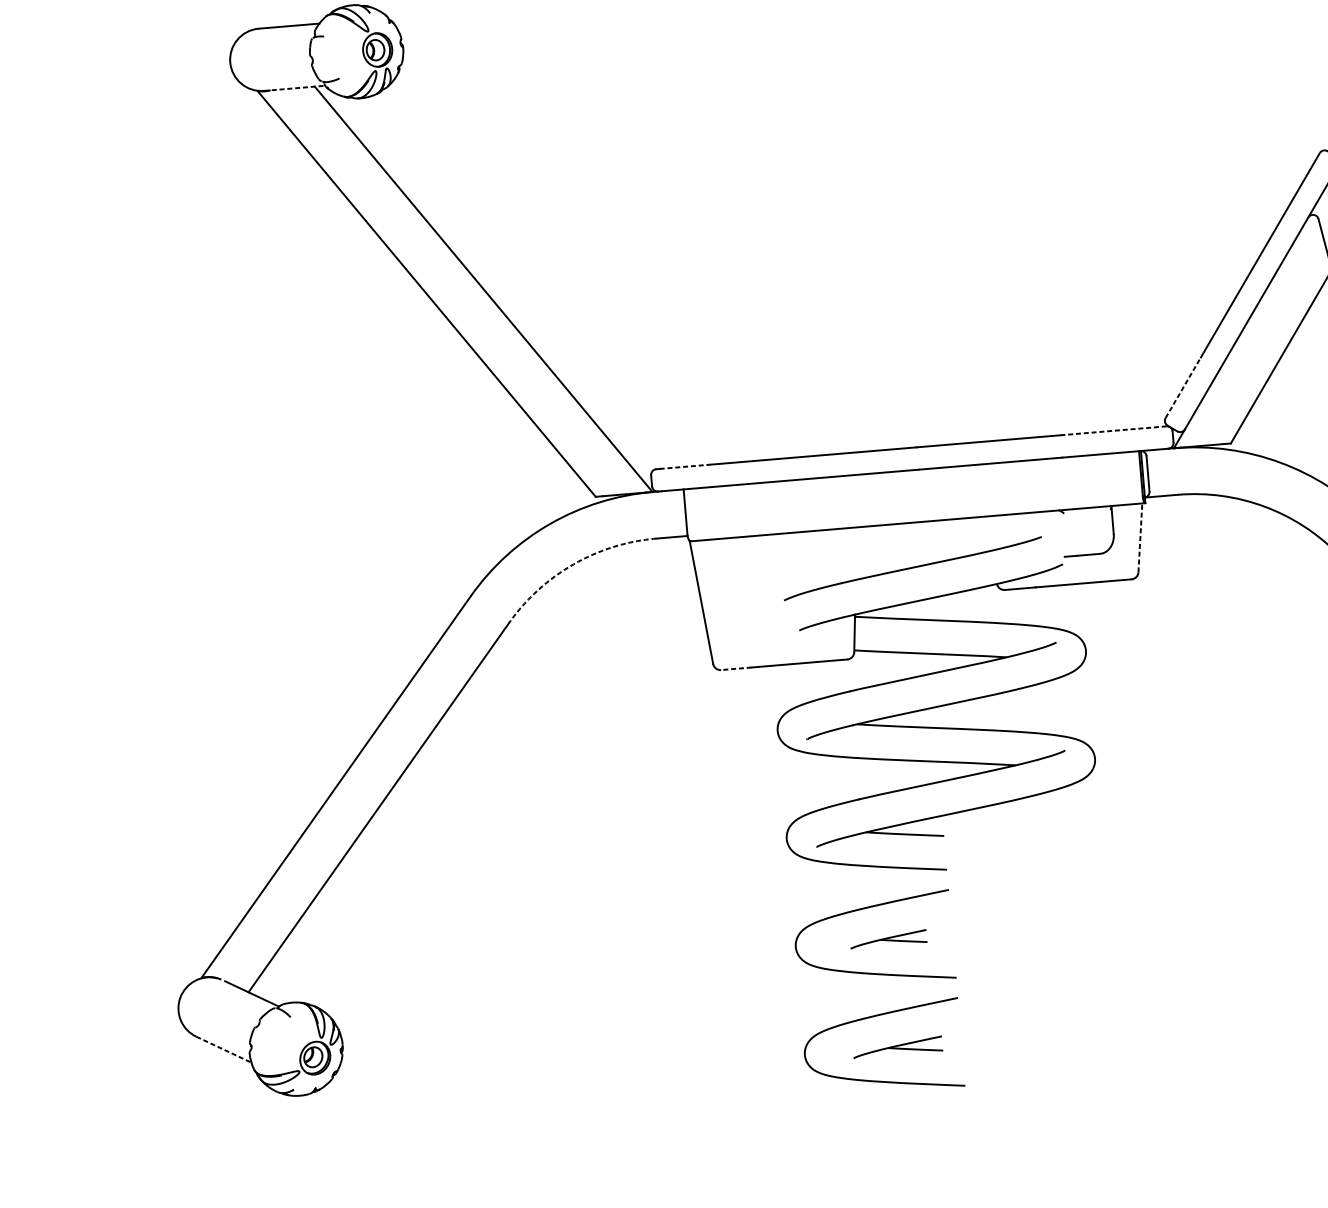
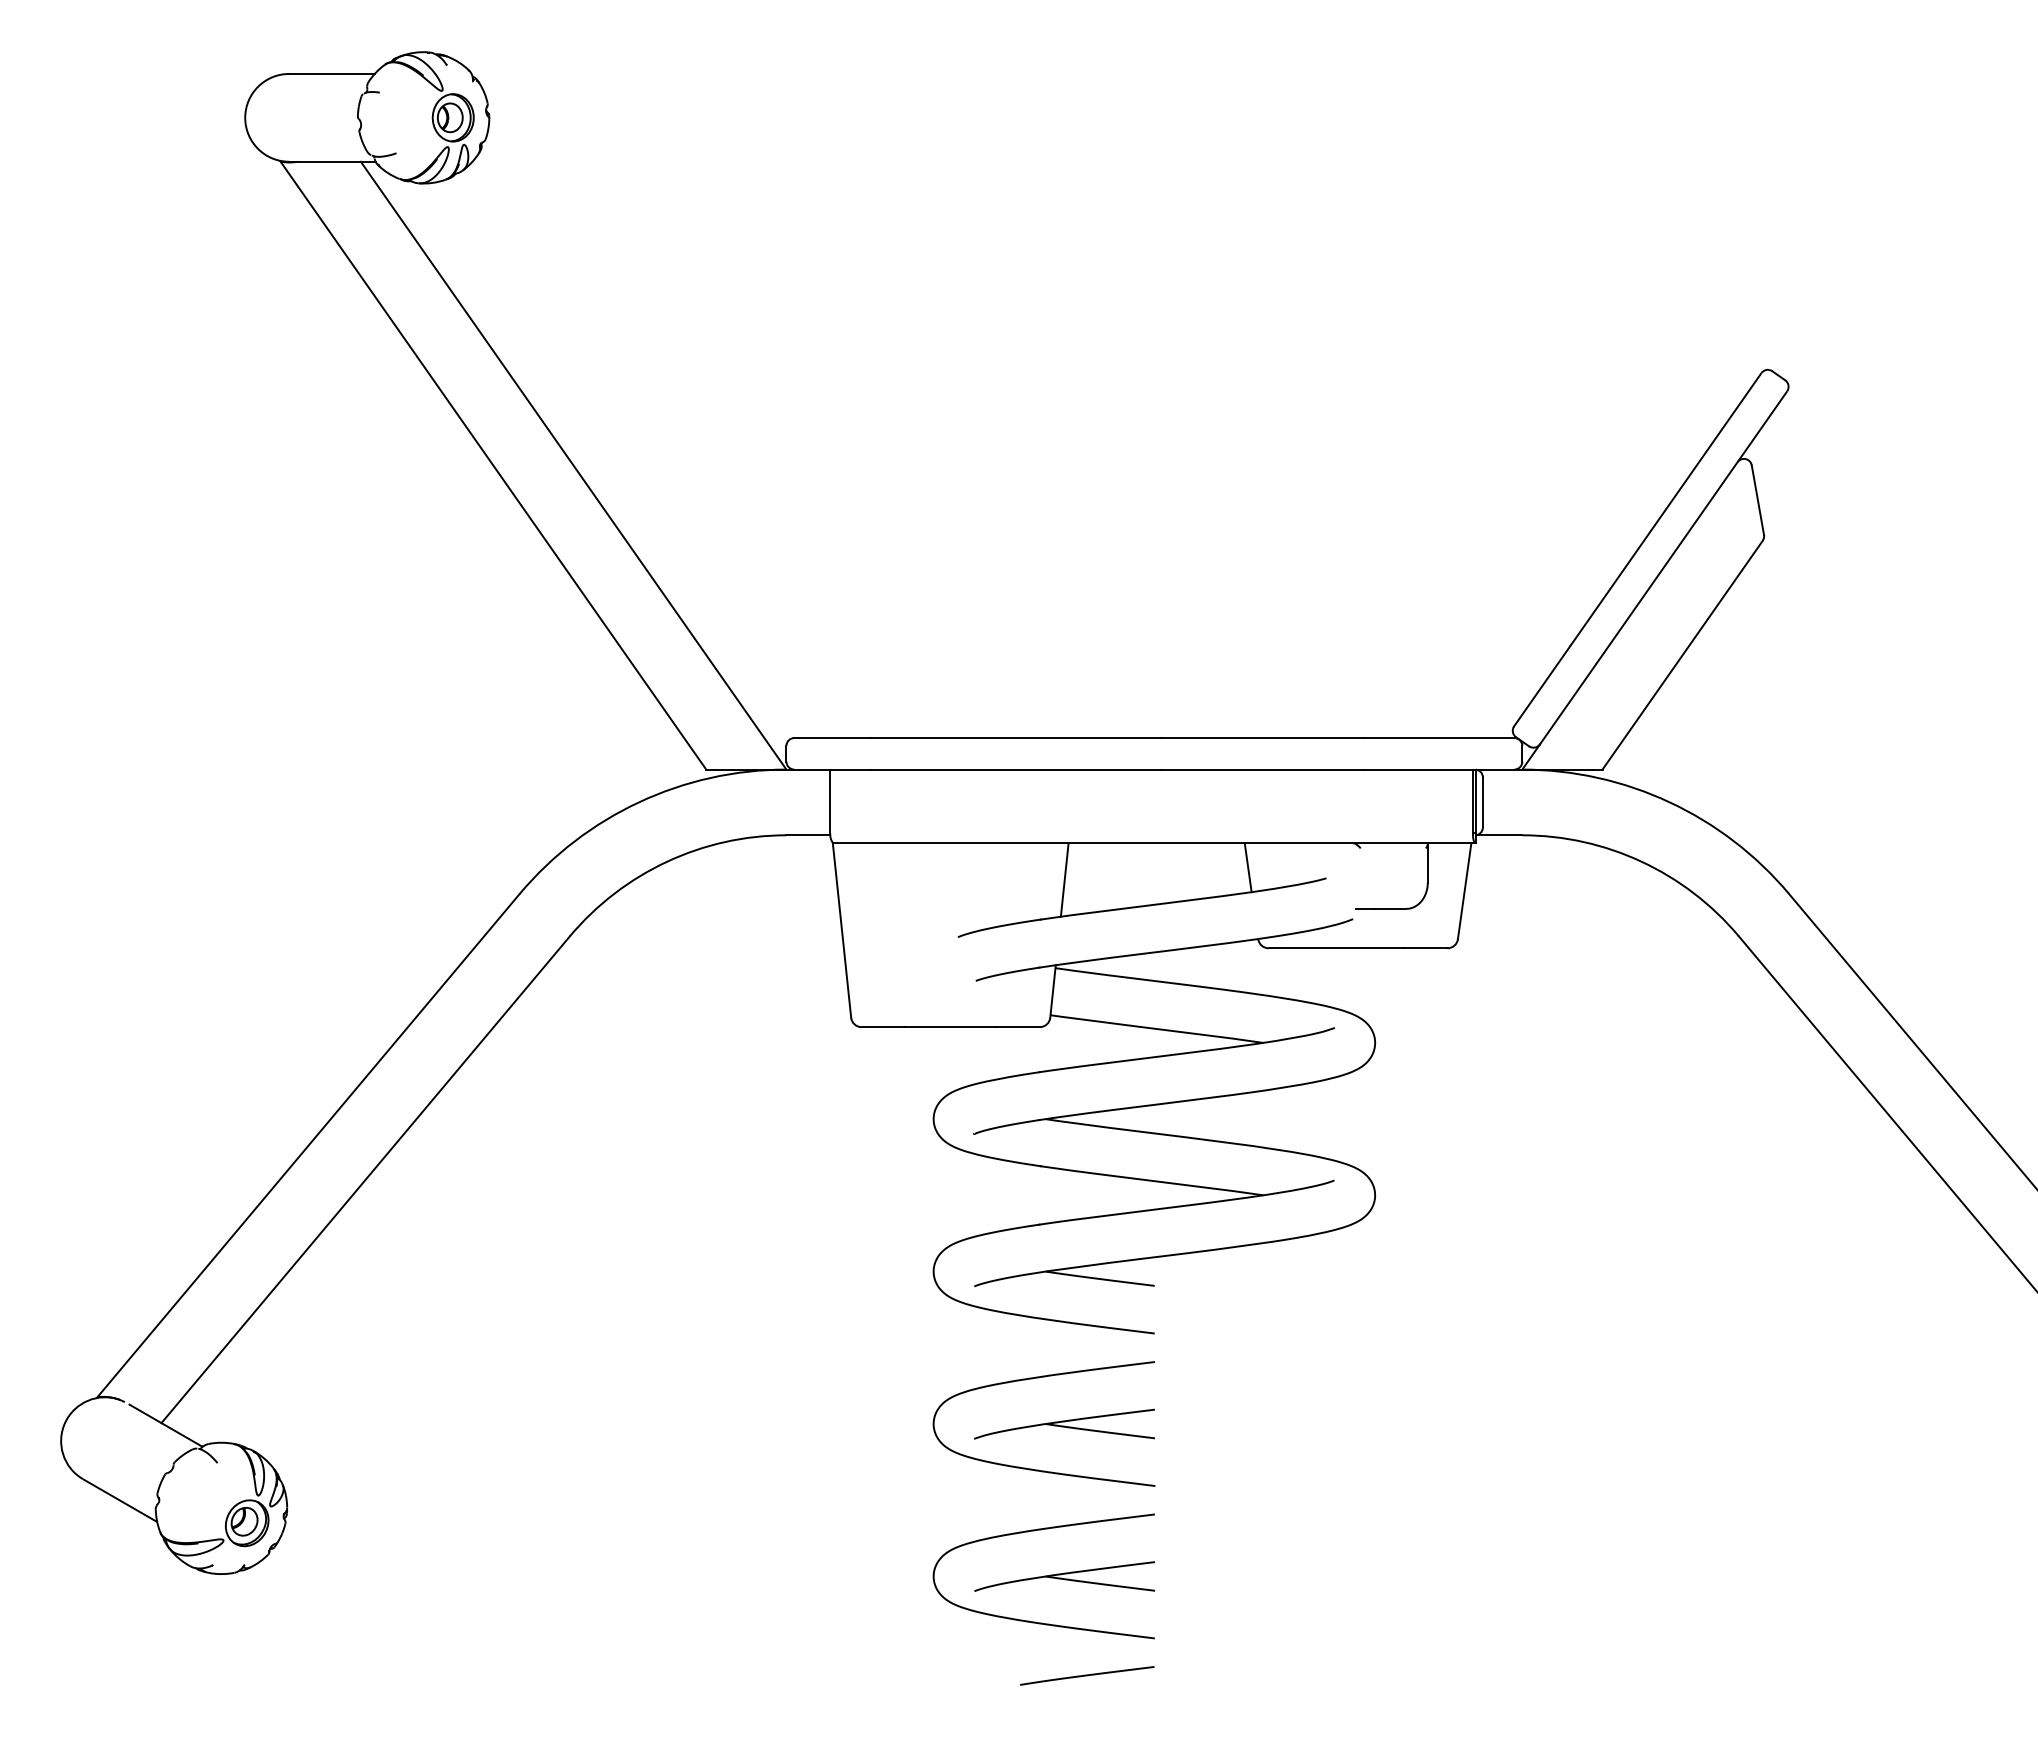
line: (294, 88) -> (332, 161), dashed -> solid
line: (1183, 388) -> (1542, 686), dashed -> solid
line: (1113, 431) -> (1439, 738), dashed -> solid
line: (684, 467) -> (834, 738), dashed -> solid
line: (985, 533) -> (1247, 867), added
line: (1140, 538) -> (1464, 891), dashed -> solid
line: (856, 553) -> (1064, 879), added
arc: (573, 564) -> (667, 861), dashed -> solid
line: (736, 669) -> (883, 1027), dashed -> solid
part: (888, 938) -> (1064, 1423), size x1.67
part: (897, 1047) -> (1064, 1576), size x1.43
line: (224, 1049) -> (120, 1500), dashed -> solid
line: (919, 1116) -> (1087, 1675), added

